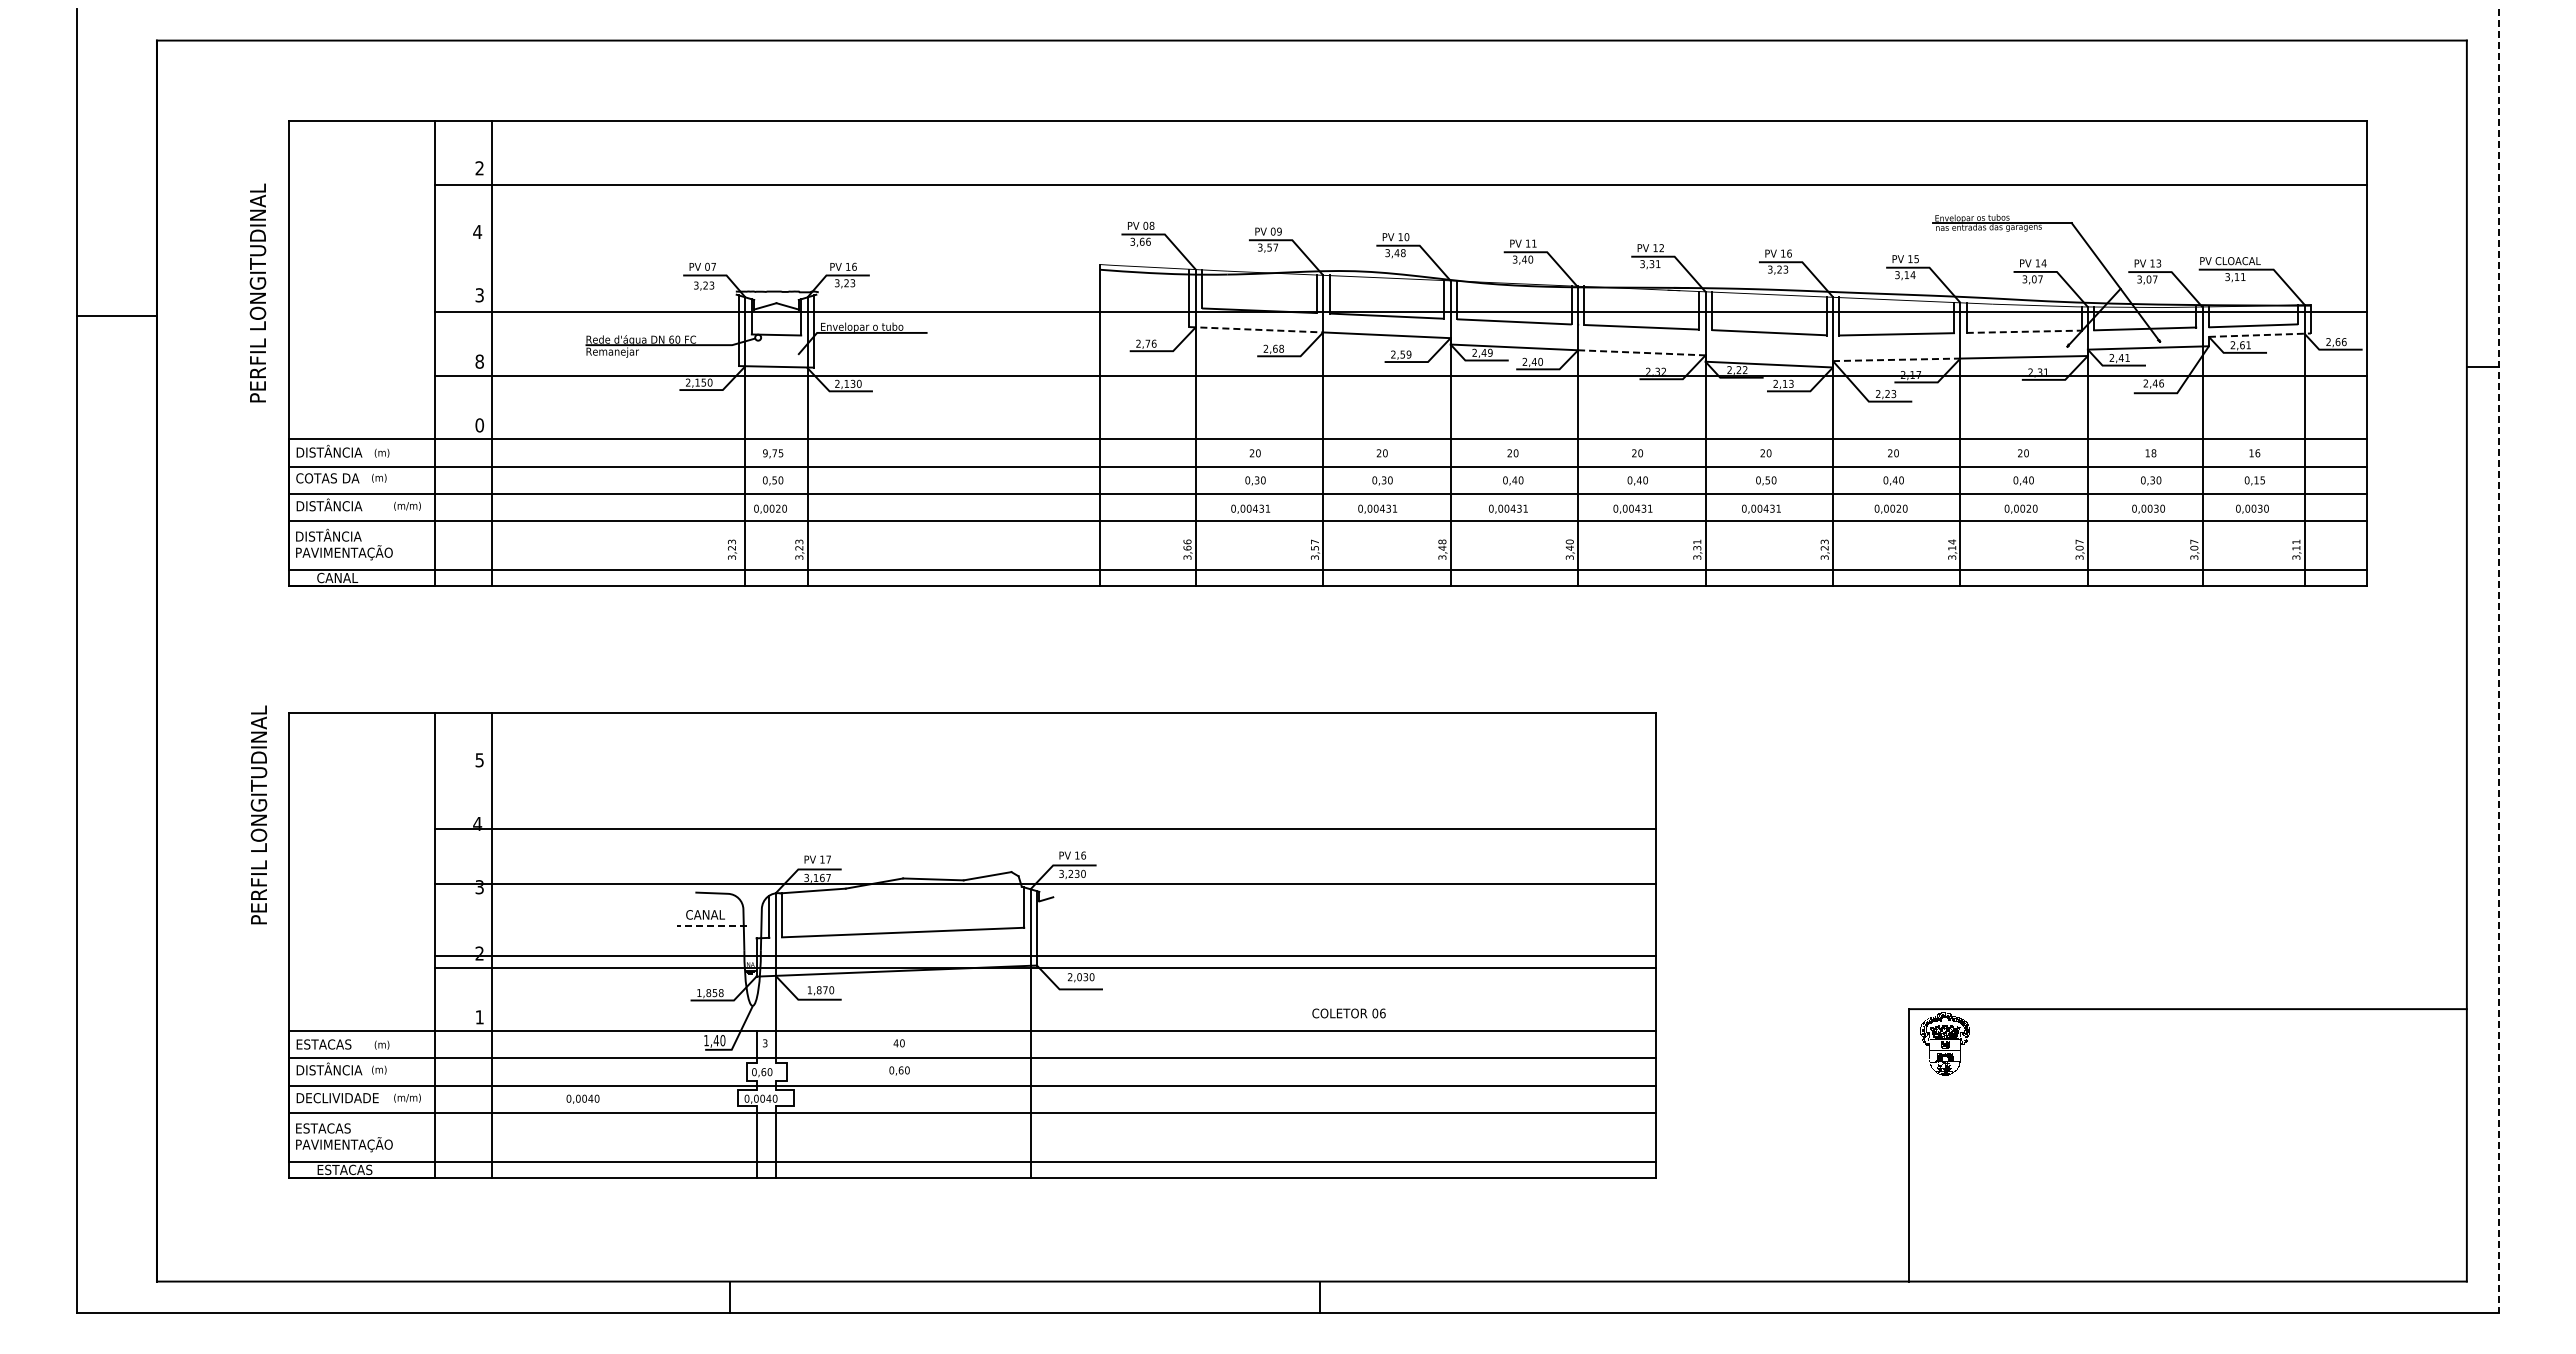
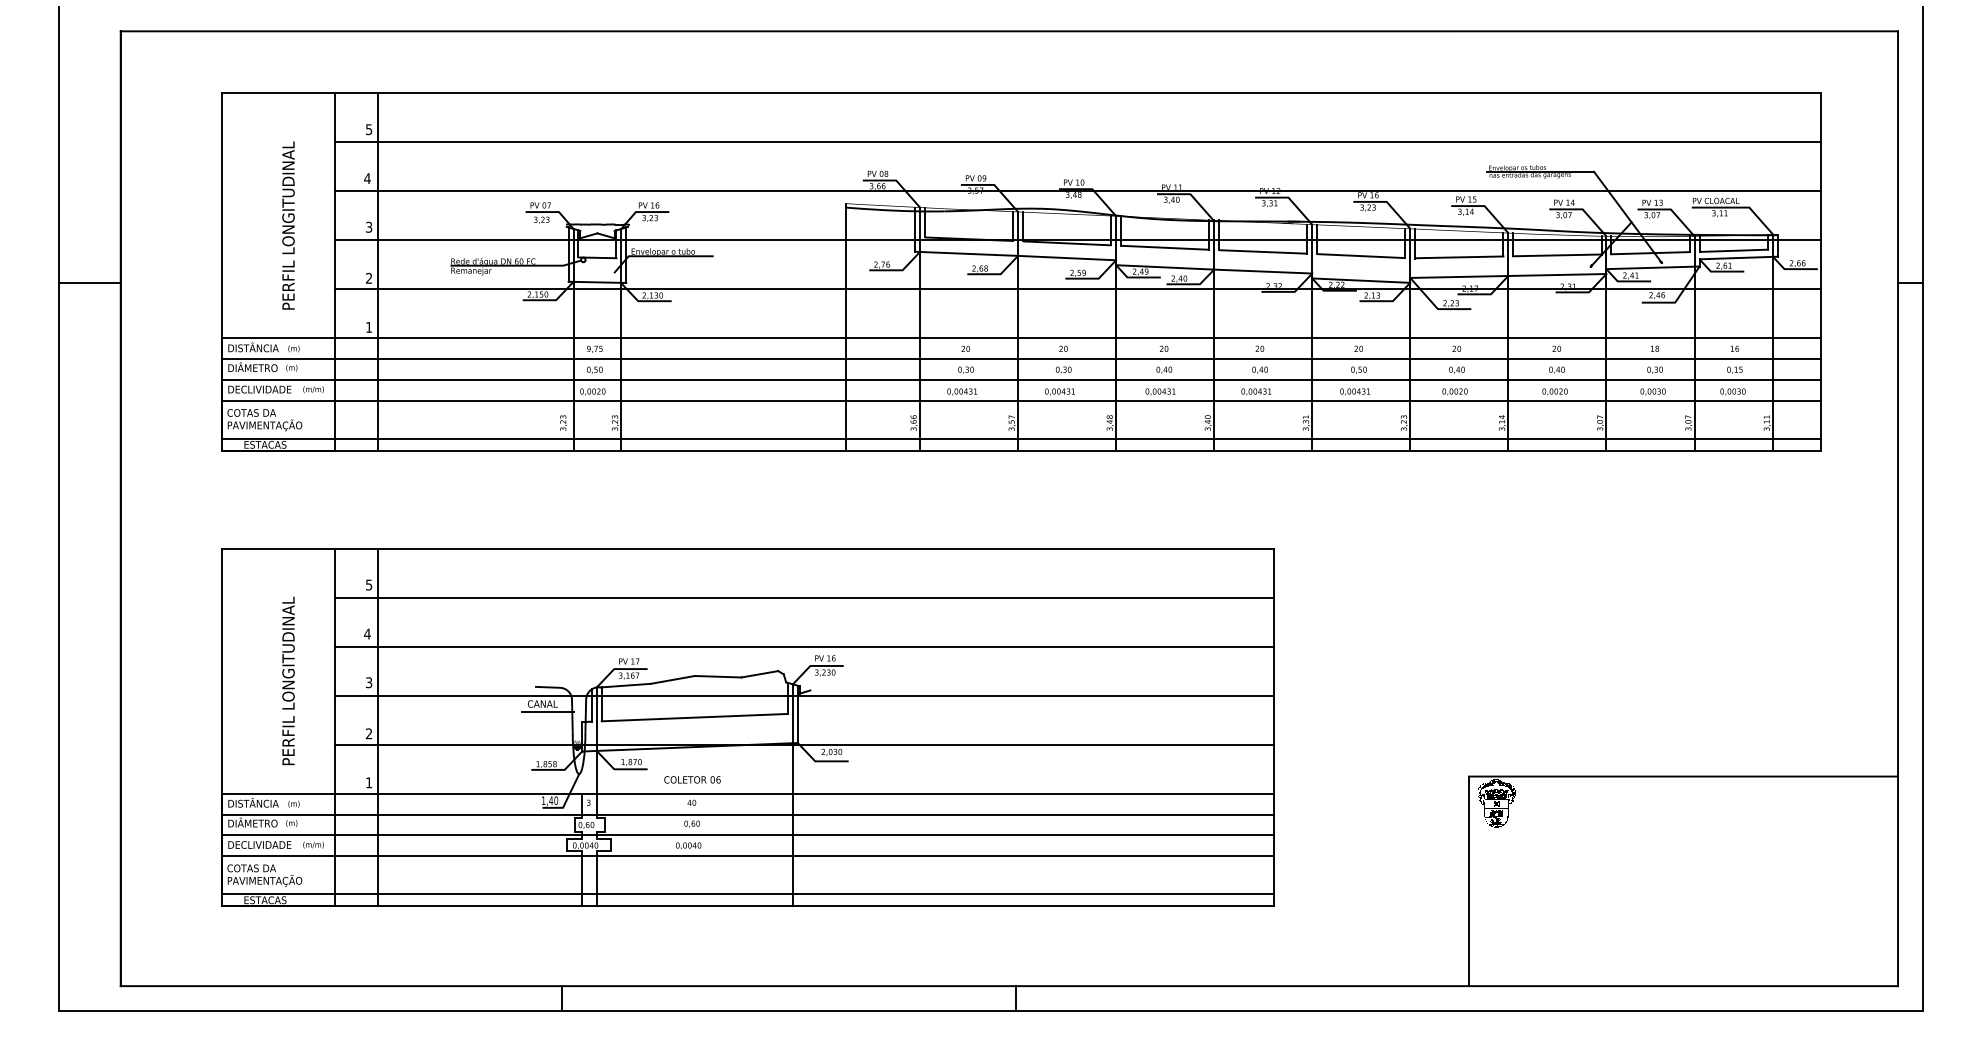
text: (479, 168) -> (368, 129), 2 -> 5
line: (1400, 248) -> (1077, 191), added
text: (257, 292) -> (288, 225), moved
line: (116, 316) -> (89, 282), moved
line: (1256, 329) -> (966, 253), dashed -> solid
line: (2024, 331) -> (1557, 255), dashed -> solid
line: (2260, 335) -> (1739, 258), dashed -> solid
line: (1641, 352) -> (1262, 271), dashed -> solid
line: (1896, 359) -> (1459, 276), dashed -> solid
text: (479, 361) -> (368, 278), 8 -> 2
text: (479, 425) -> (368, 327), 0 -> 1
text: (328, 476) -> (252, 366), COTAS DA -> DIÂMETRO
text: (342, 504) -> (263, 388), DISTÂNCIA -> DECLIVIDADE
text: (328, 534) -> (252, 411), DISTÂNCIA -> COTAS DA
text: (344, 577) -> (265, 444), CANAL -> ESTACAS
line: (2498, 661) -> (1922, 509), dashed -> solid
text: (258, 814) -> (288, 680), moved
line: (1045, 828) -> (804, 597), moved
line: (1045, 884) -> (804, 646), moved
line: (711, 925) -> (547, 712), dashed -> solid
line: (1045, 955) -> (804, 695), moved
text: (1348, 1013) -> (692, 779), moved
text: (330, 1042) -> (254, 802), ESTACAS -> DISTÂNCIA
text: (335, 1068) -> (258, 822), DISTÂNCIA -> DIÂMETRO
text: (582, 1098) -> (688, 845), moved
text: (326, 1128) -> (251, 868), ESTACAS -> COTAS DA

